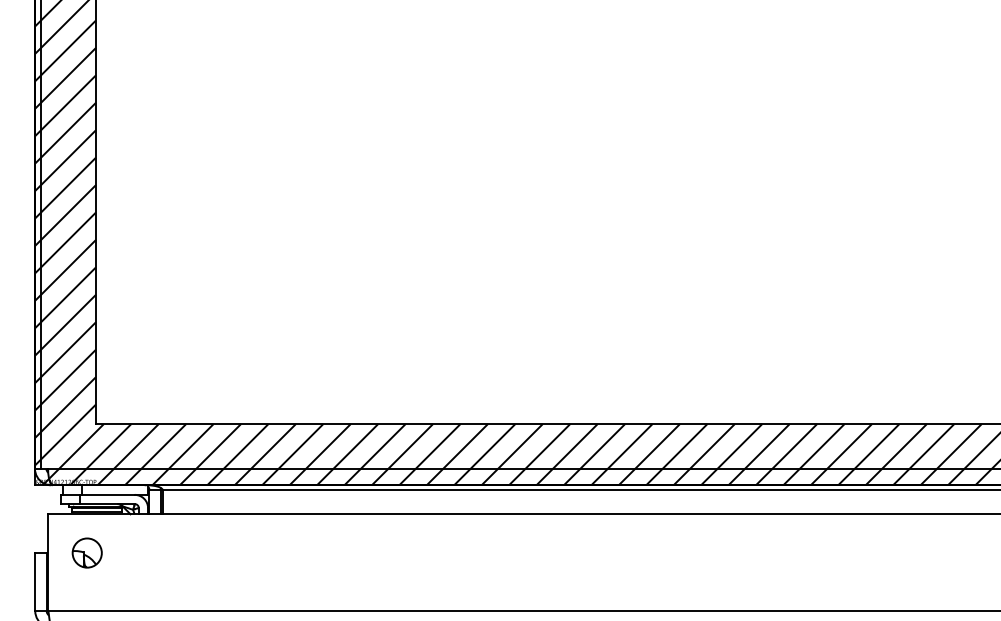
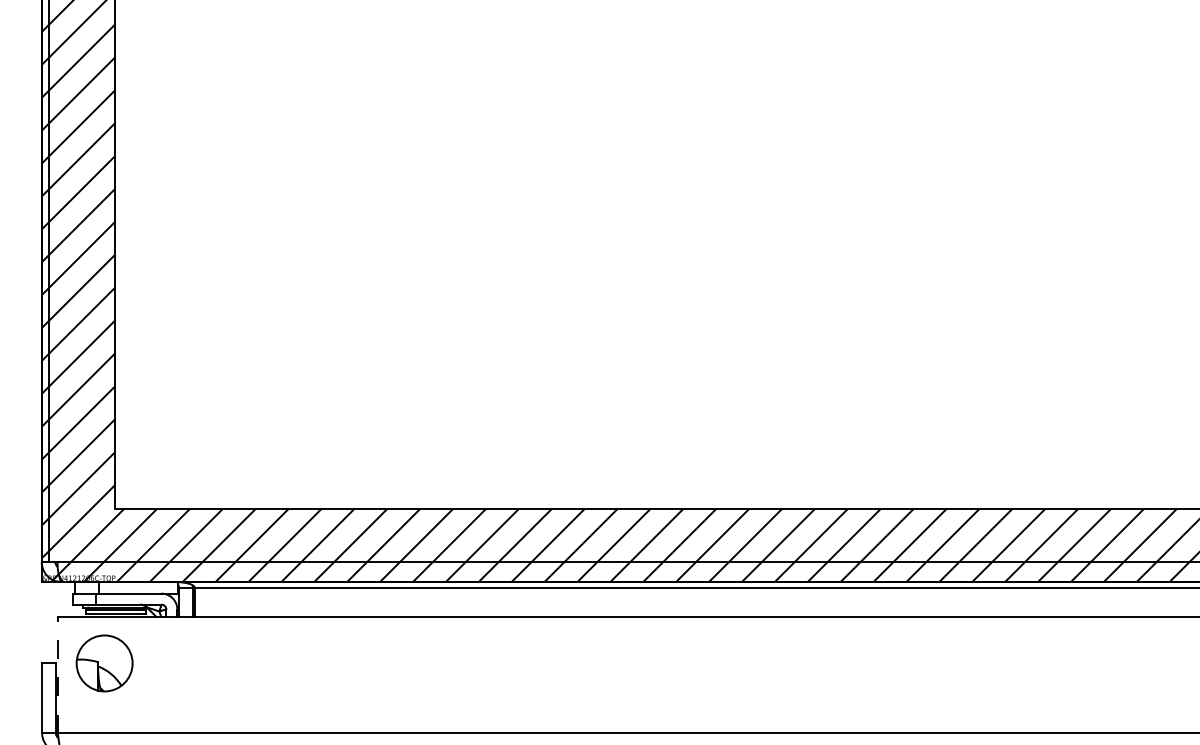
part: (86, 552) -> (103, 662), size x1.6
line: (48, 562) -> (57, 674), solid -> dashed

